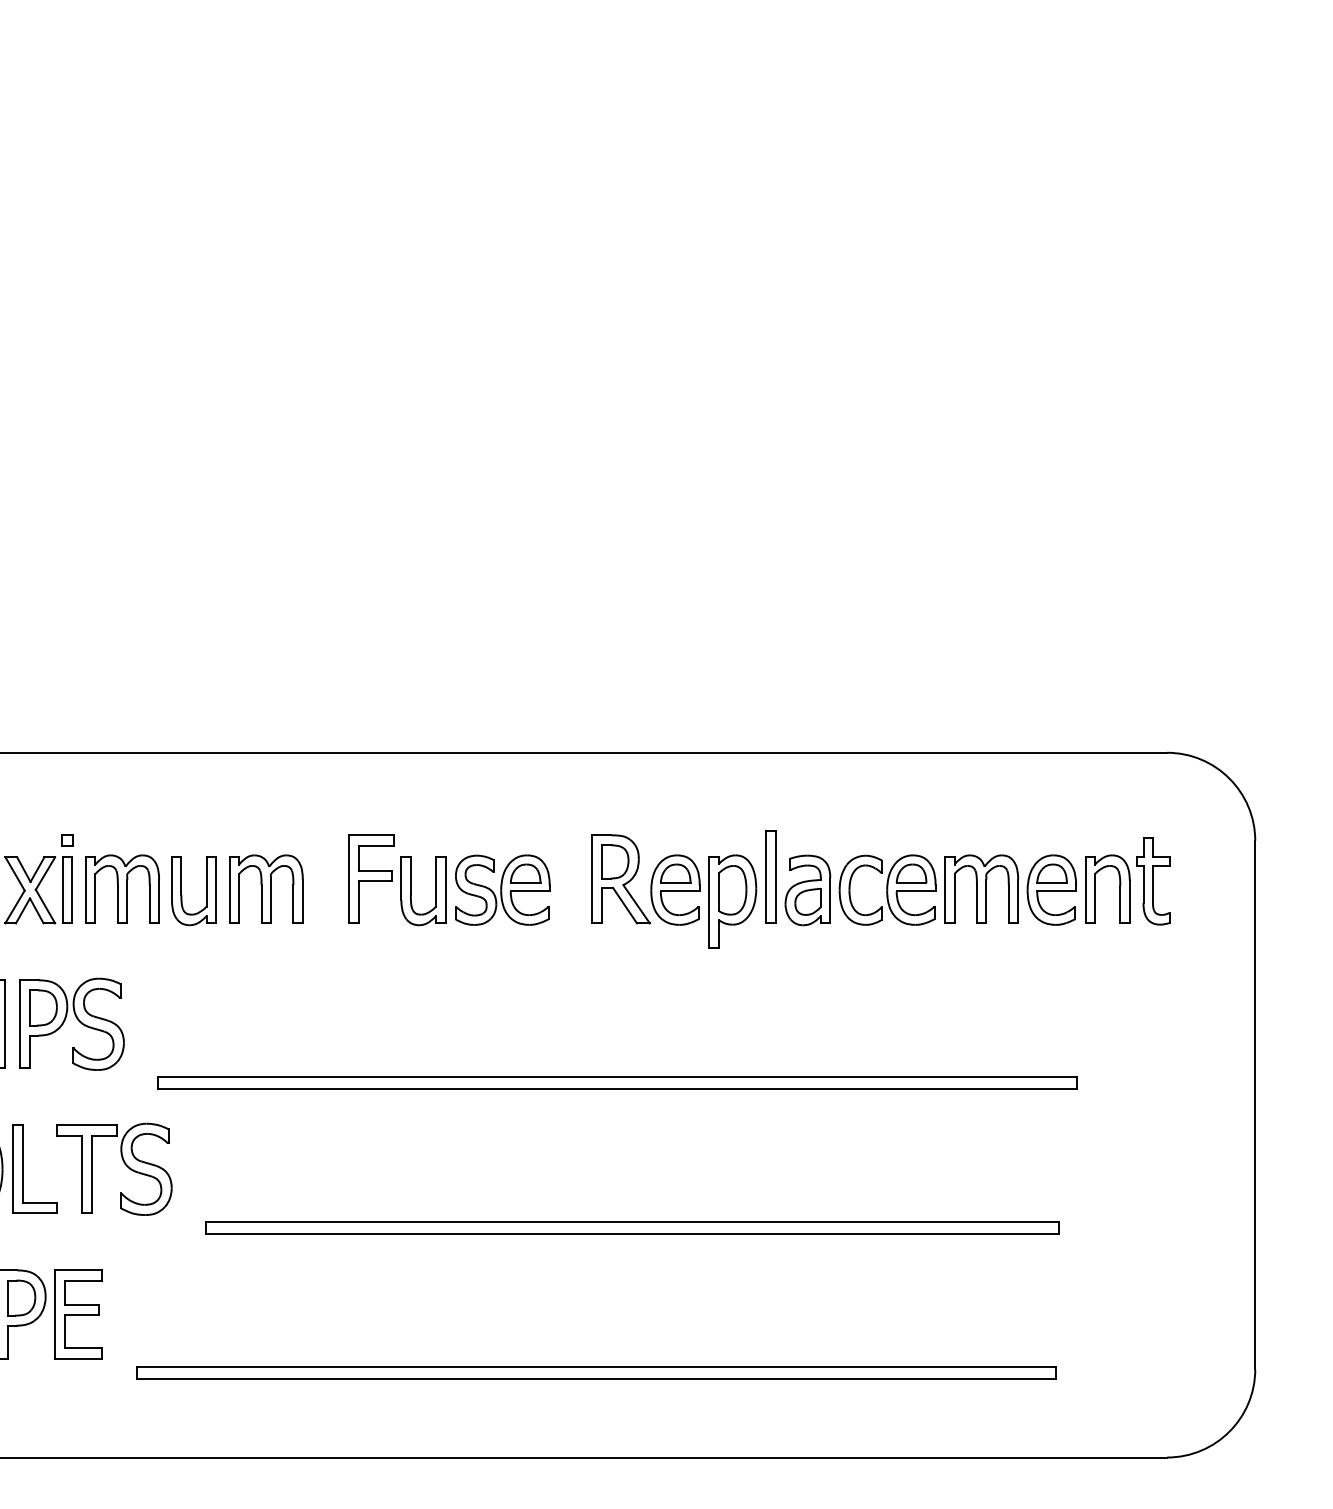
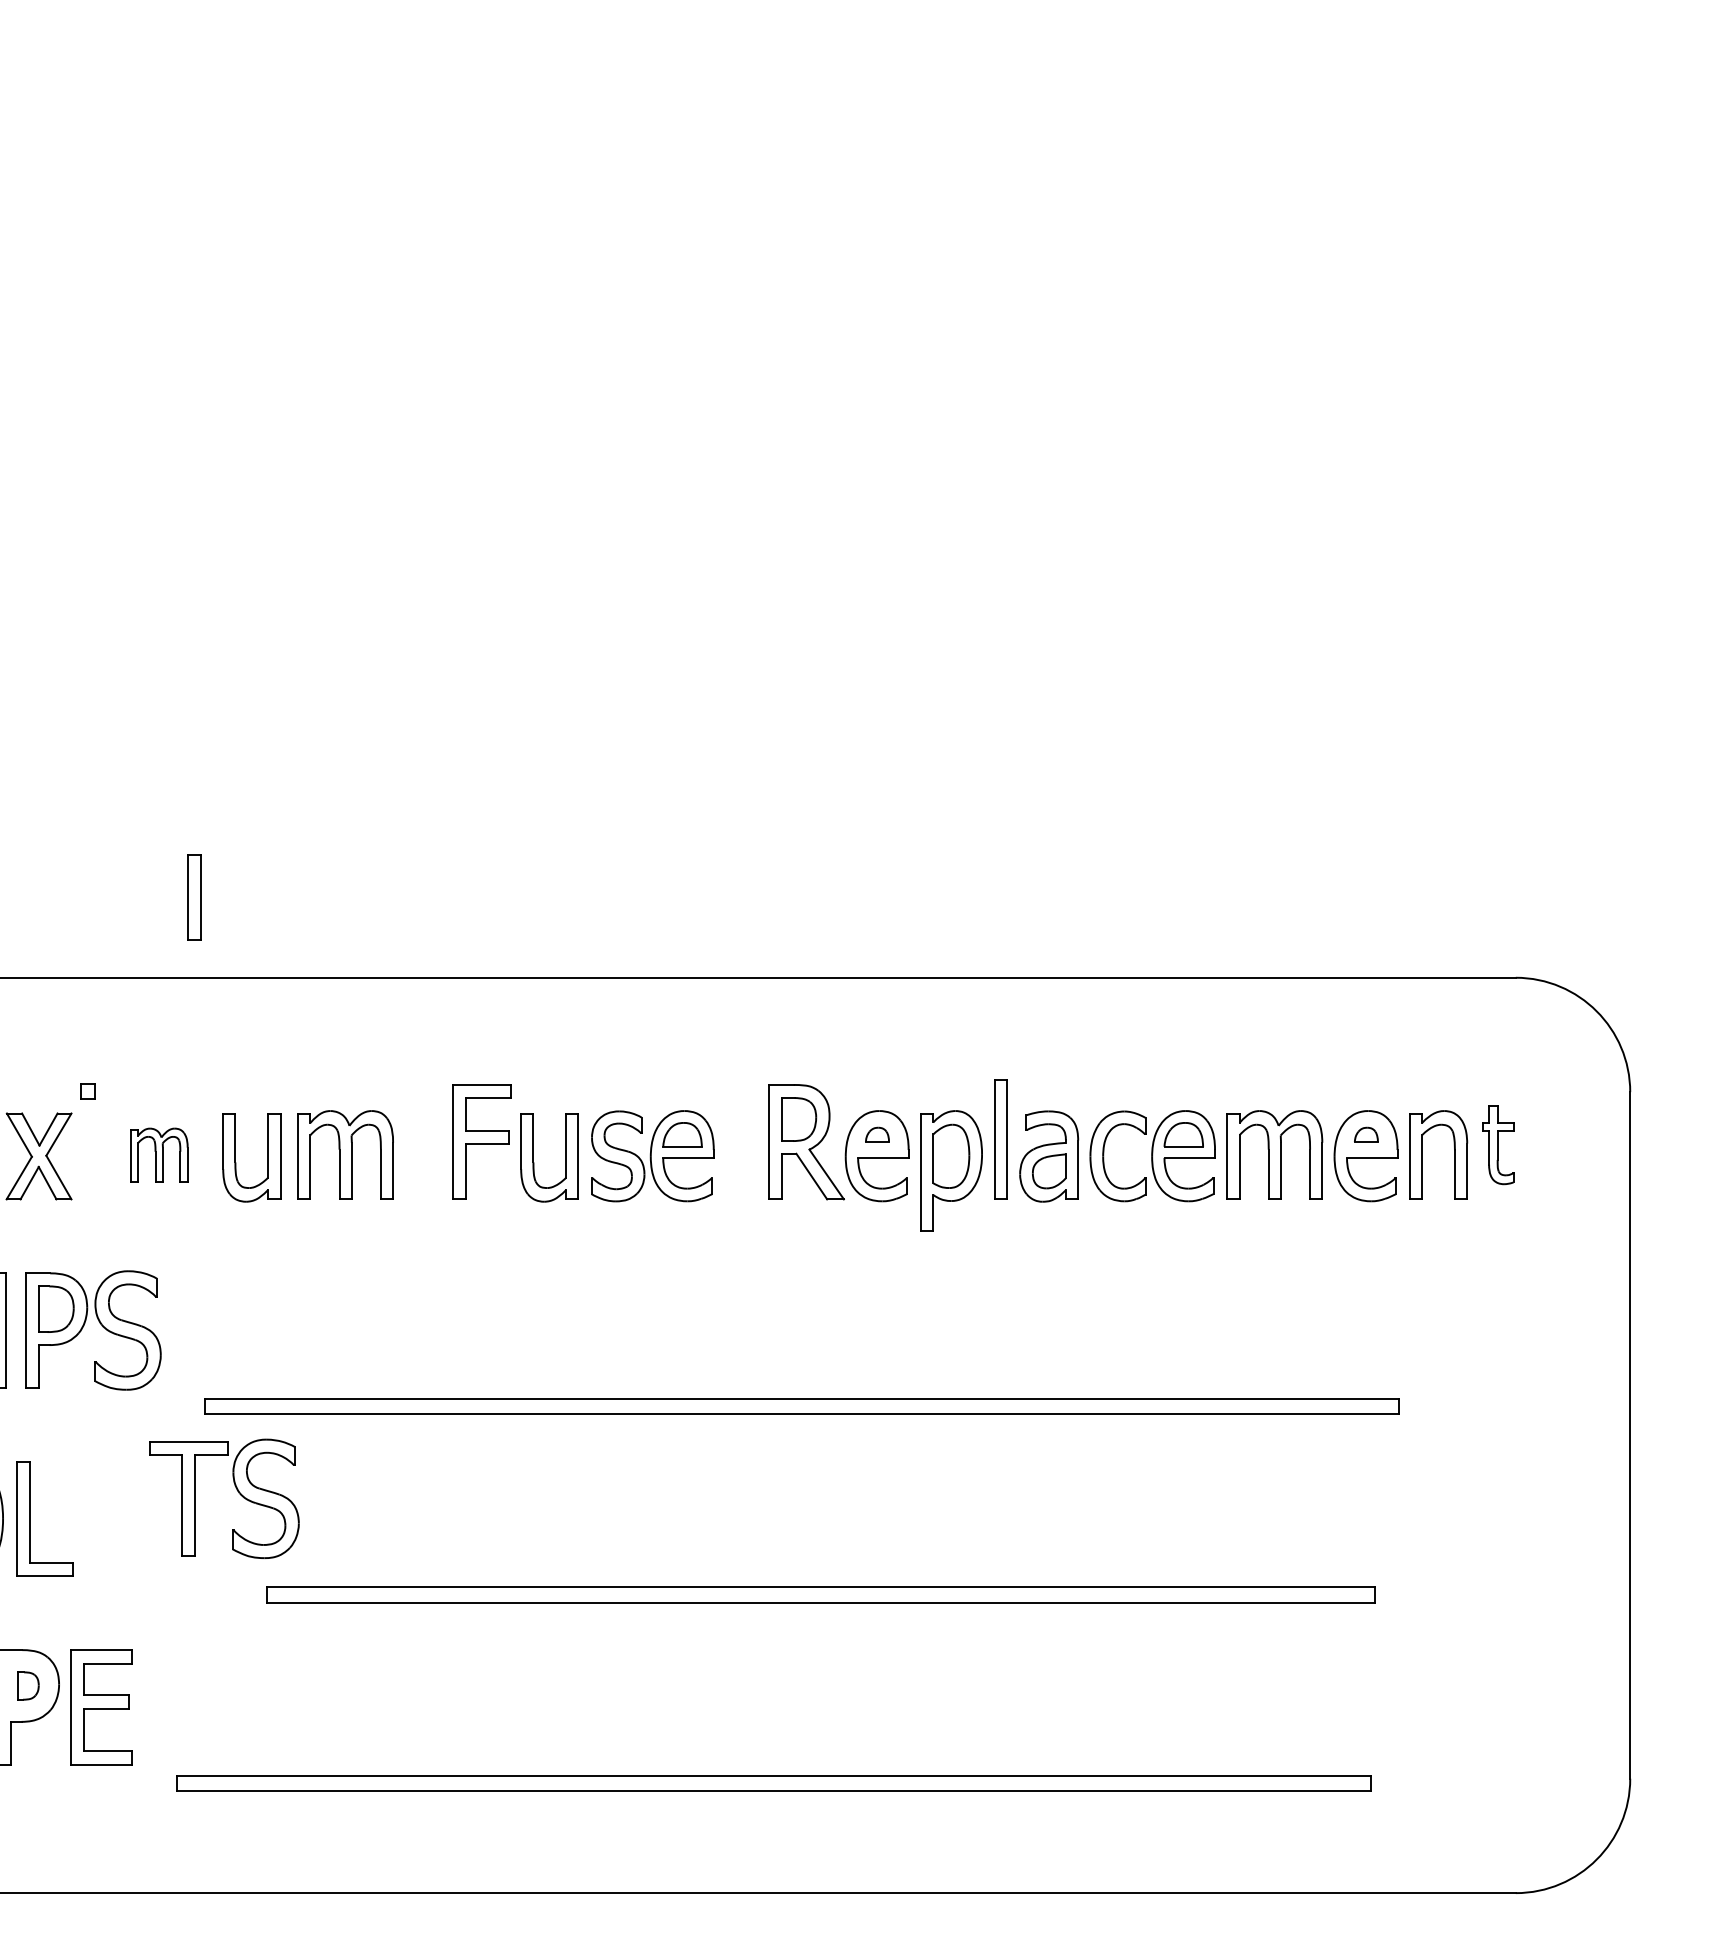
part: (675, 873) -> (877, 1134), size x0.6
part: (1052, 873) -> (1366, 1134), size x0.6
part: (1153, 881) -> (1498, 1144), size x0.7
part: (122, 888) -> (159, 1154), size x0.6
part: (67, 890) -> (194, 897), moved
part: (123, 1162) -> (236, 1490), moved
part: (22, 1297) -> (28, 1685), size x0.6

